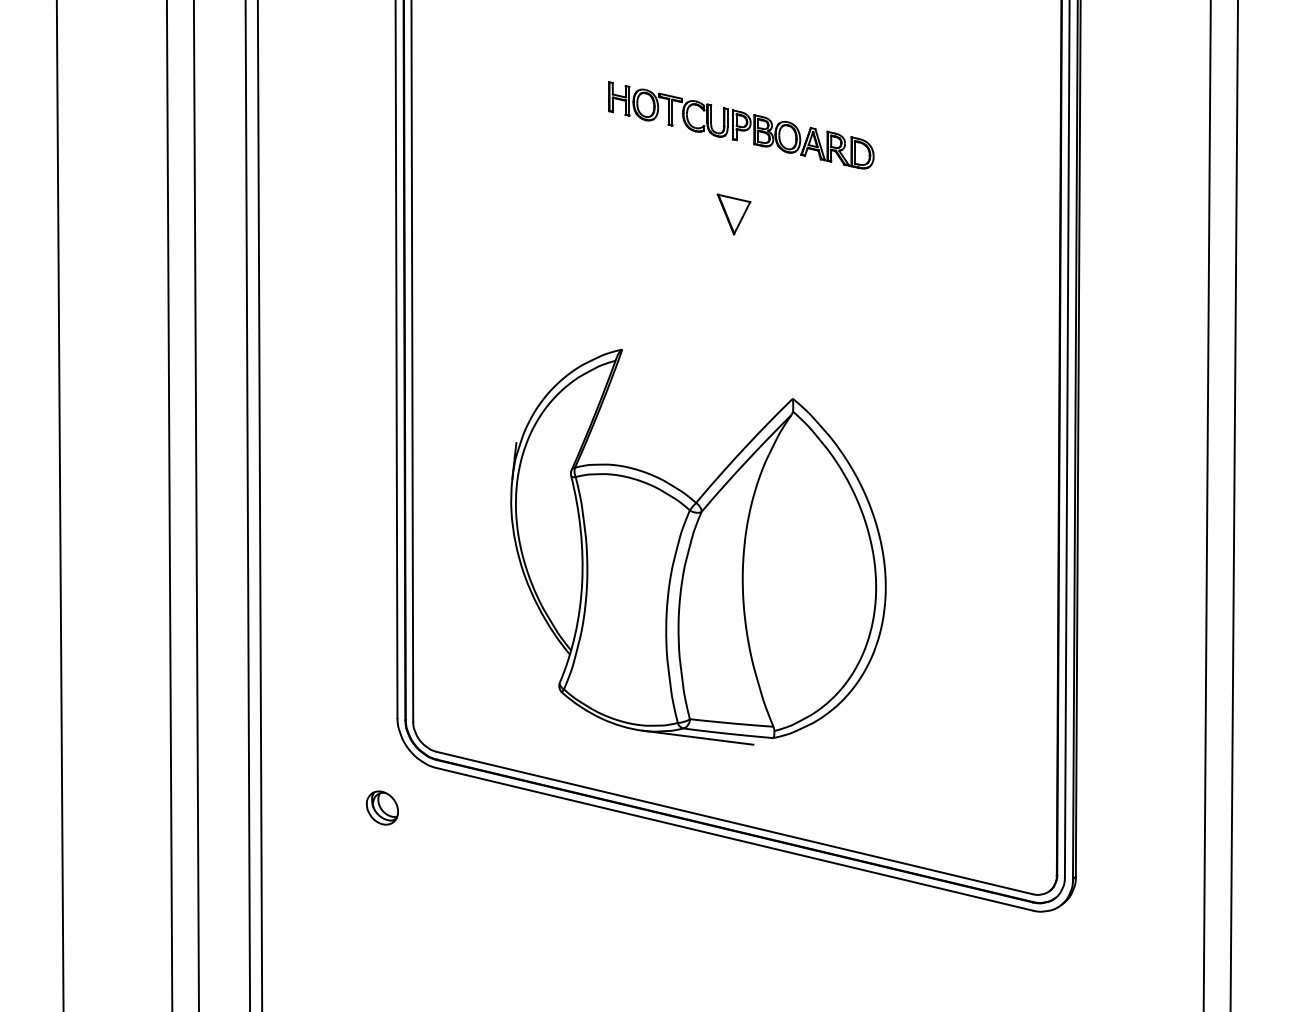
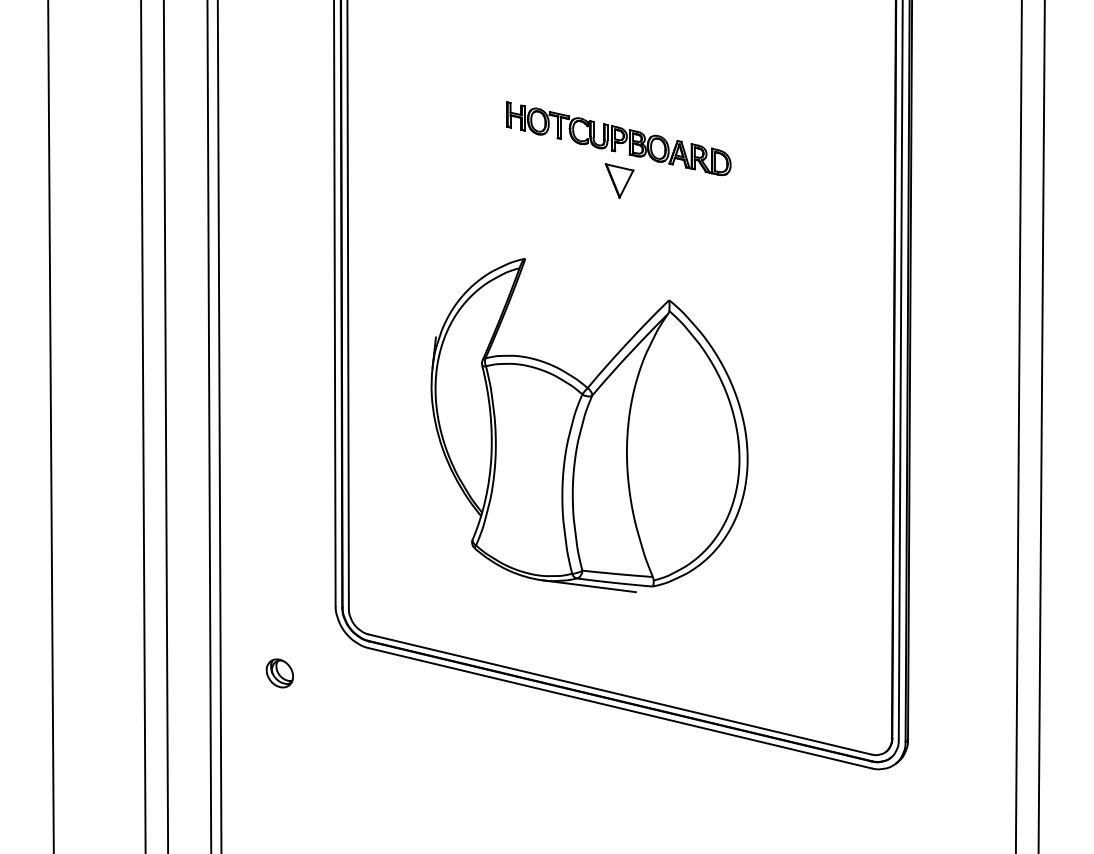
part: (741, 125) -> (619, 138), moved
part: (698, 546) -> (589, 424), moved
part: (382, 807) -> (279, 672), moved

